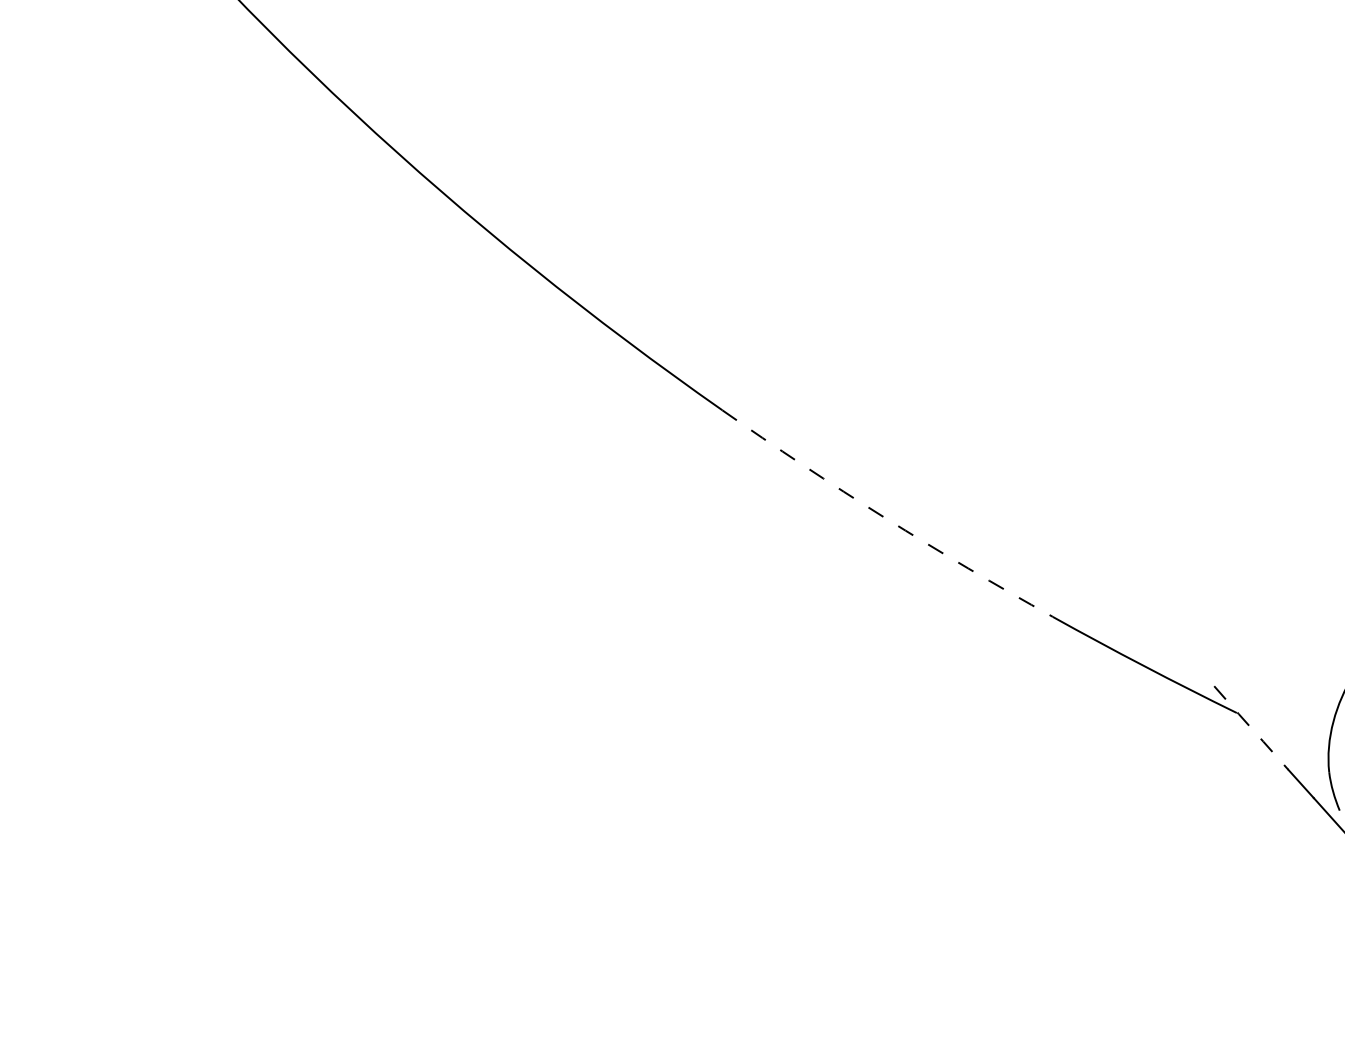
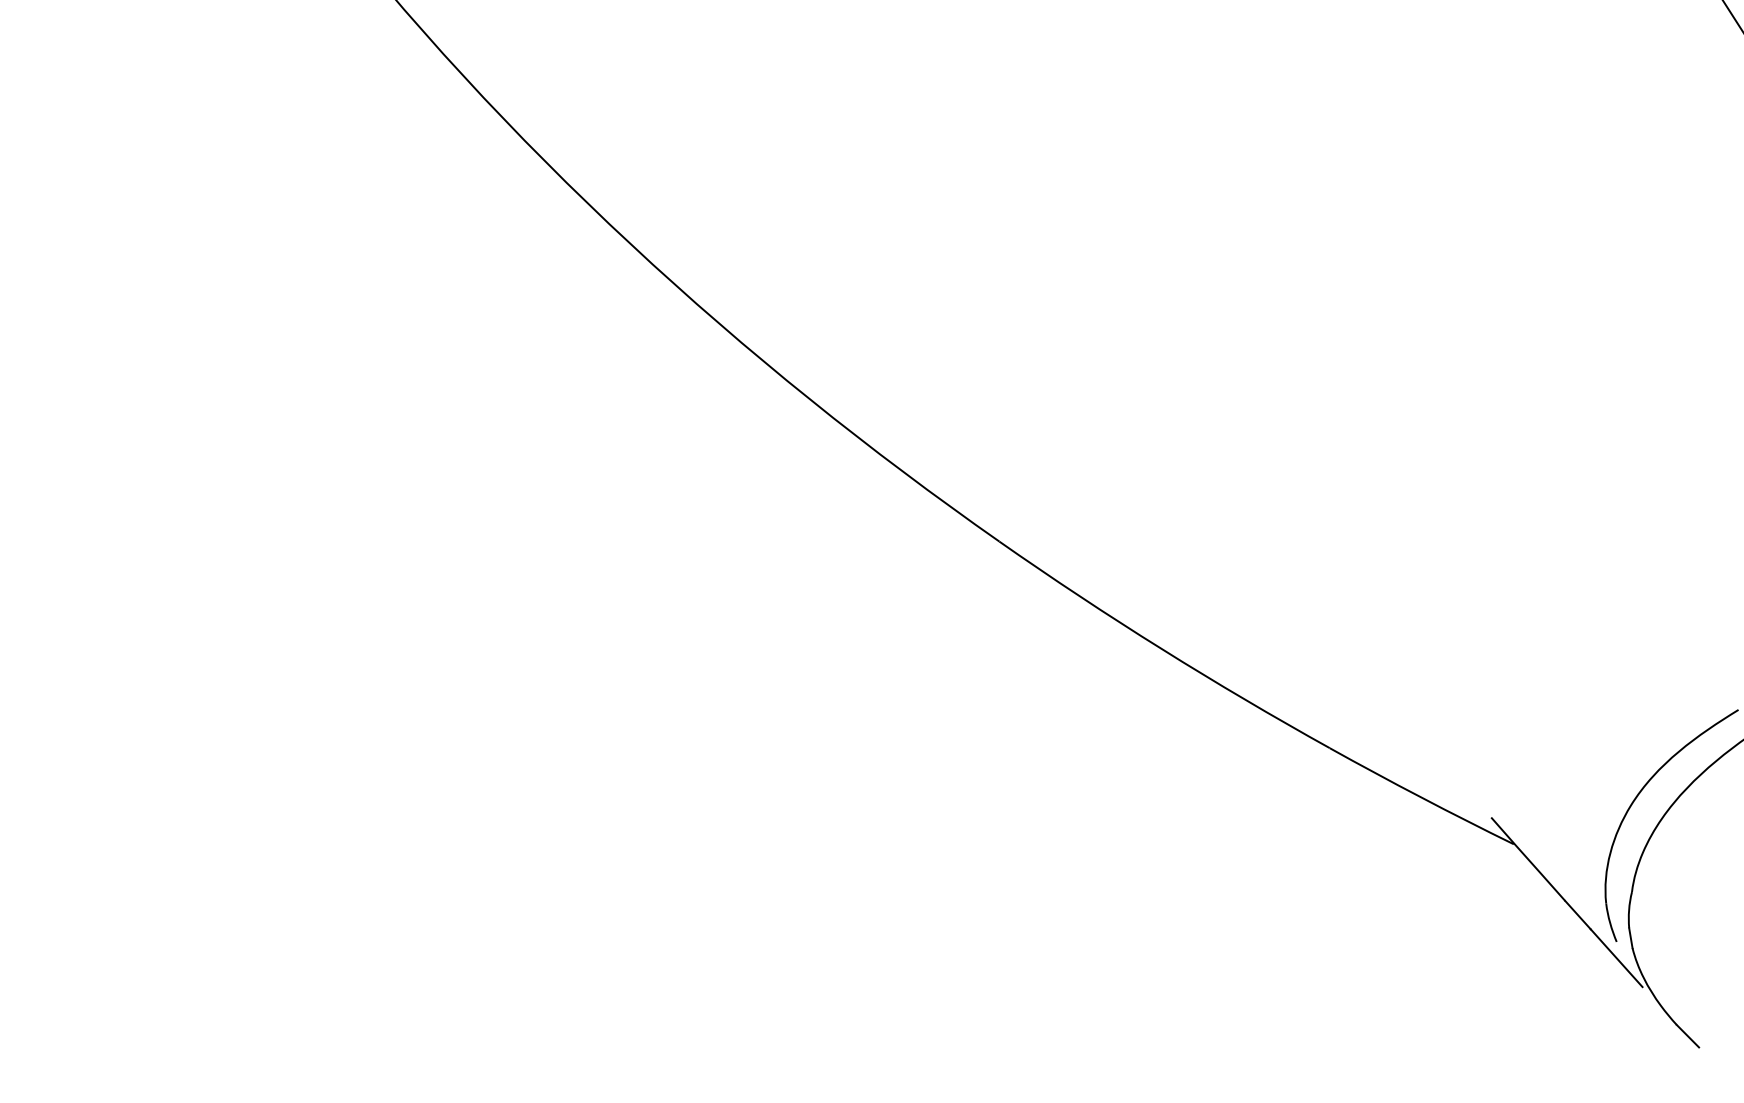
arc: (884, 518) -> (1161, 649), dashed -> solid
line: (1251, 728) -> (1528, 859), dashed -> solid

